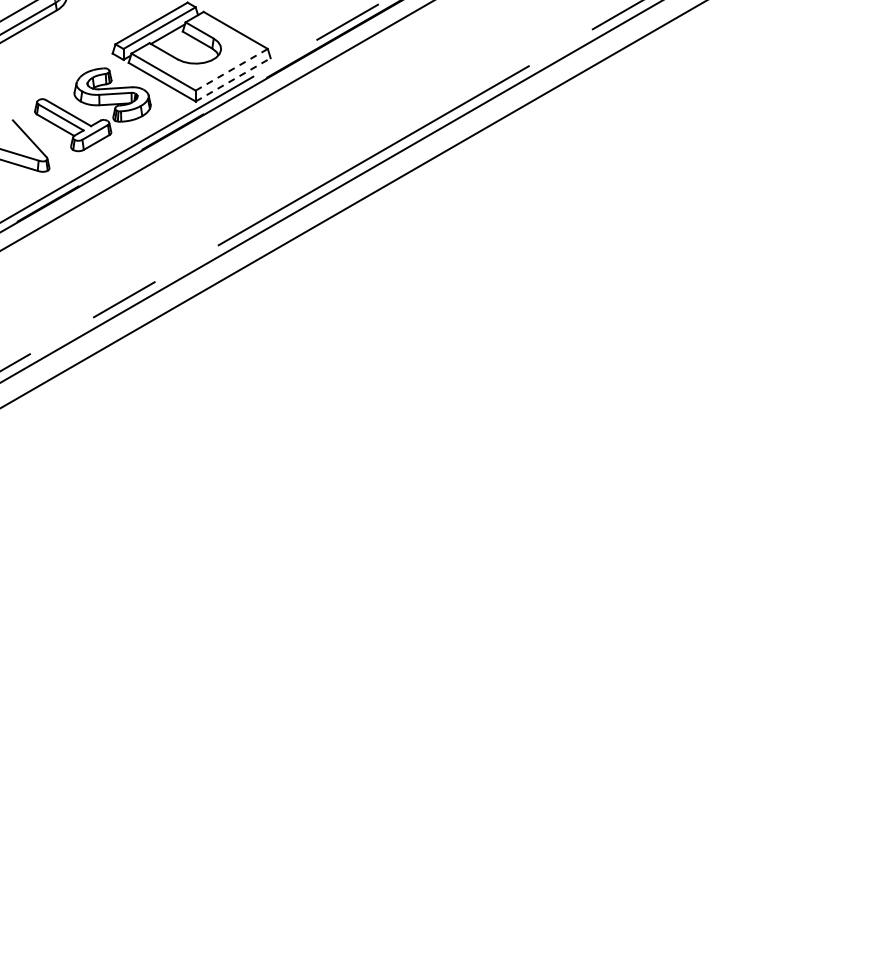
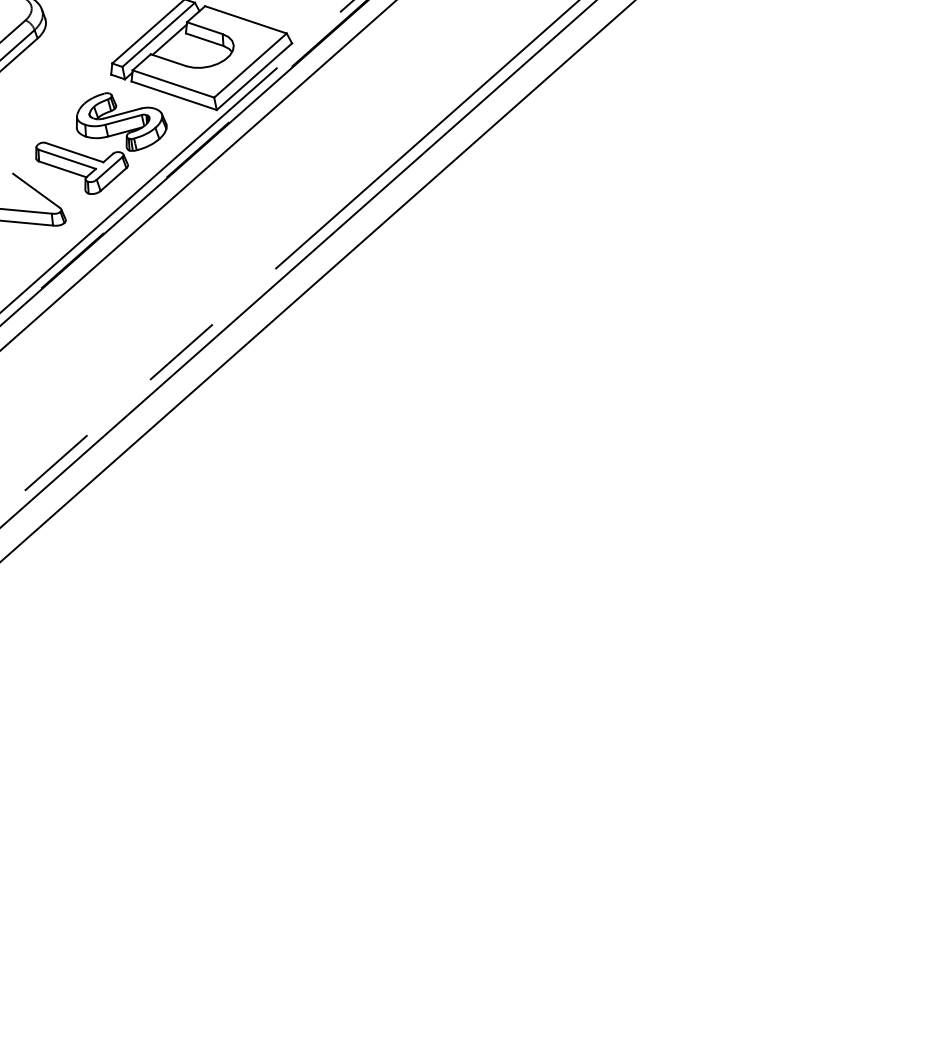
line: (231, 69) -> (250, 65), dashed -> solid
line: (233, 79) -> (254, 76), dashed -> solid

